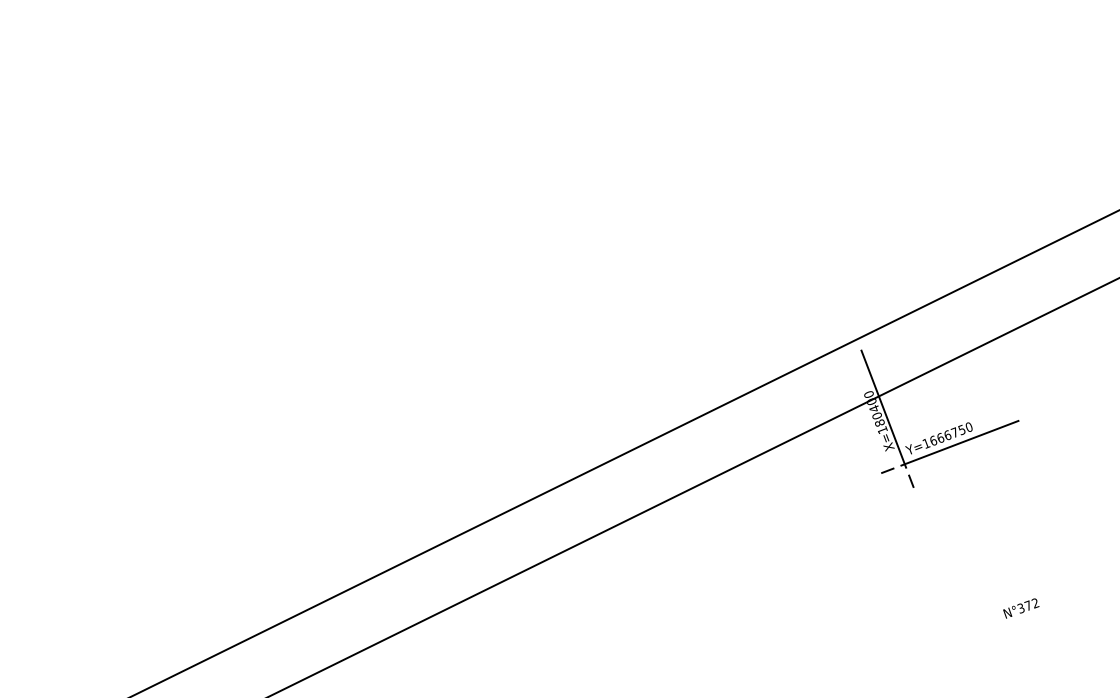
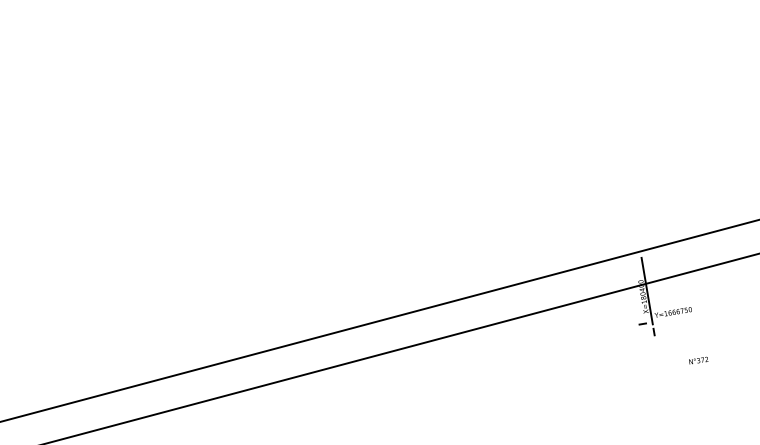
line: (959, 442) -> (683, 316), removed
text: (1020, 608) -> (698, 360), moved

